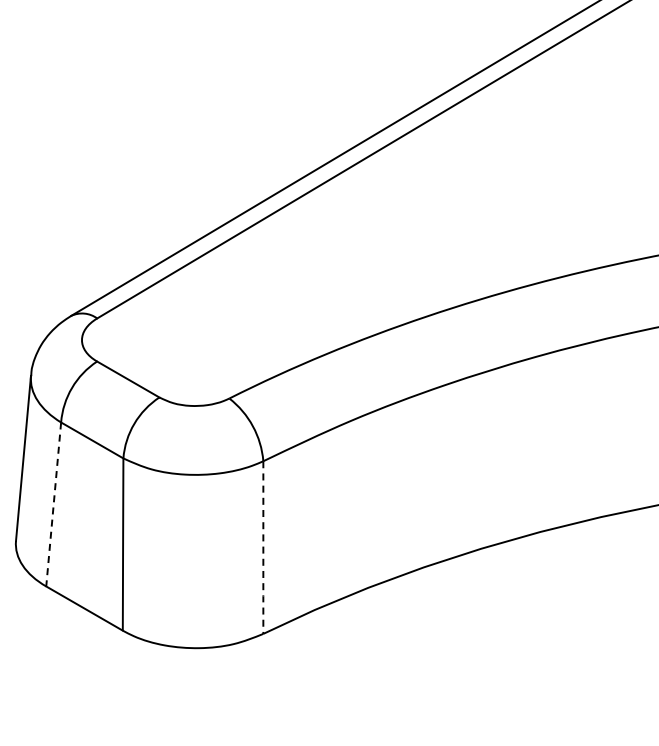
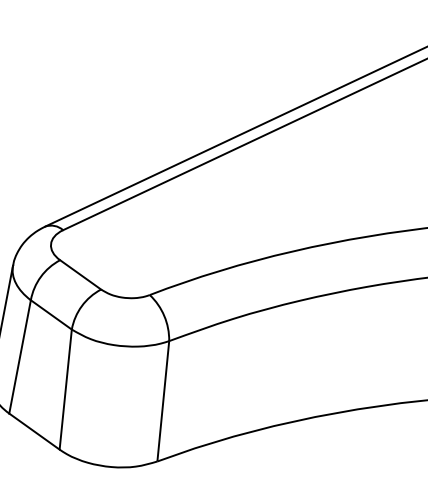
line: (53, 504) -> (19, 356), dashed -> solid
line: (263, 548) -> (163, 401), dashed -> solid

